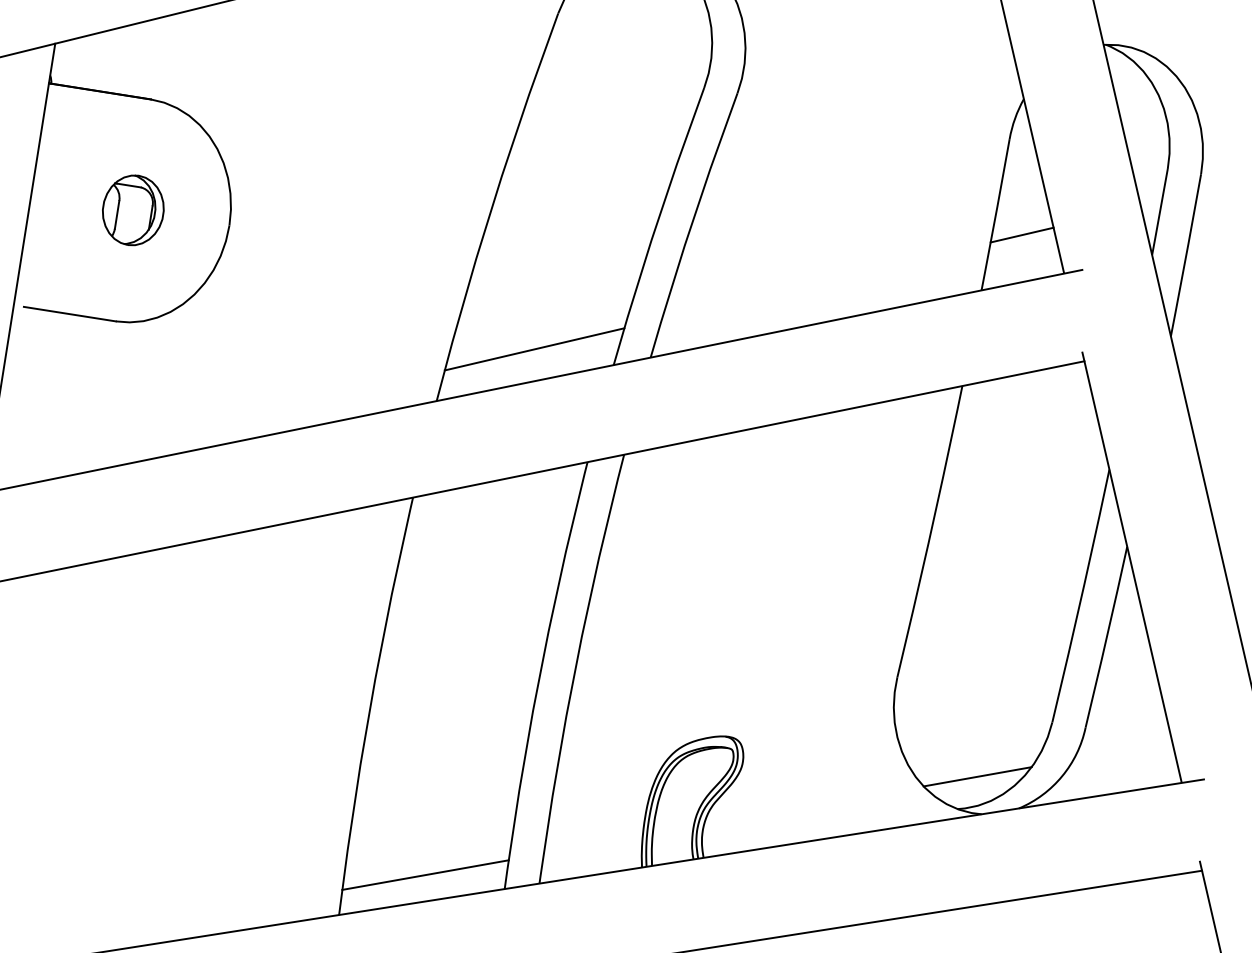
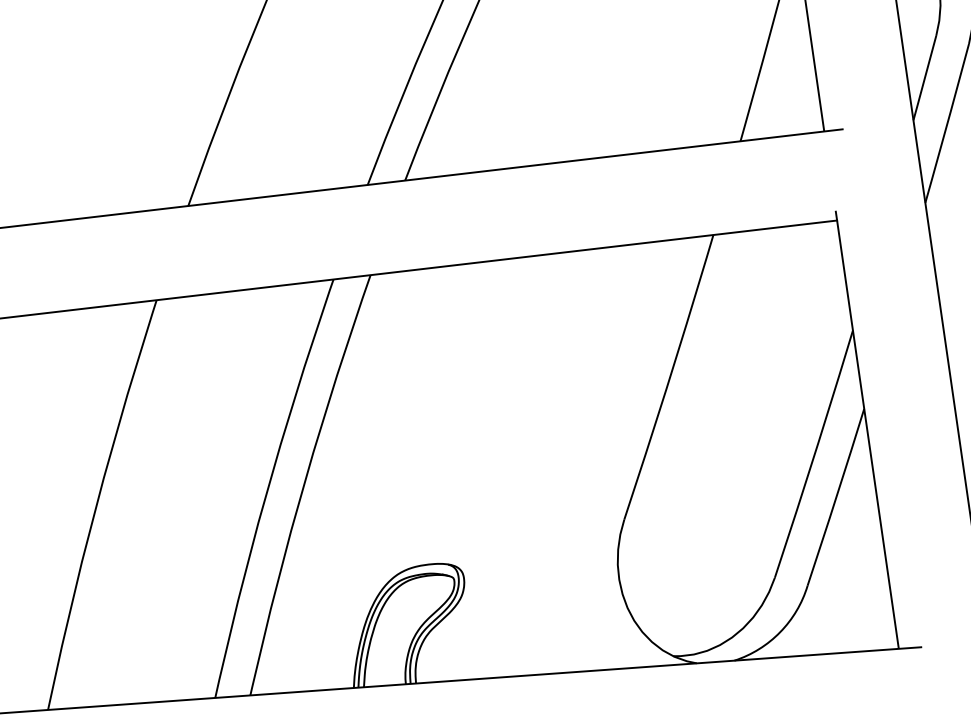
line: (1021, 234) -> (785, 88), removed
line: (534, 349) -> (290, 162), removed
line: (977, 776) -> (695, 625), removed
line: (425, 874) -> (137, 676), removed

